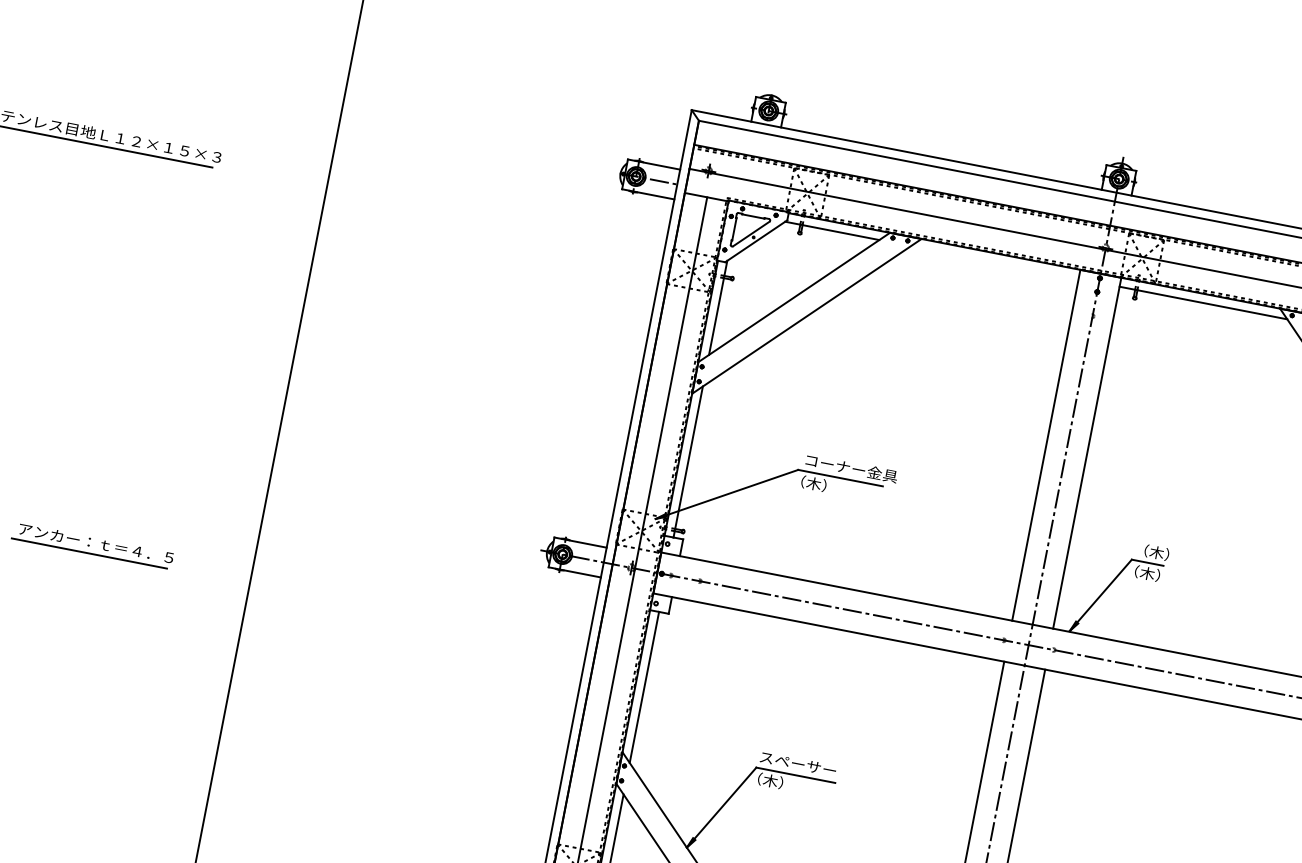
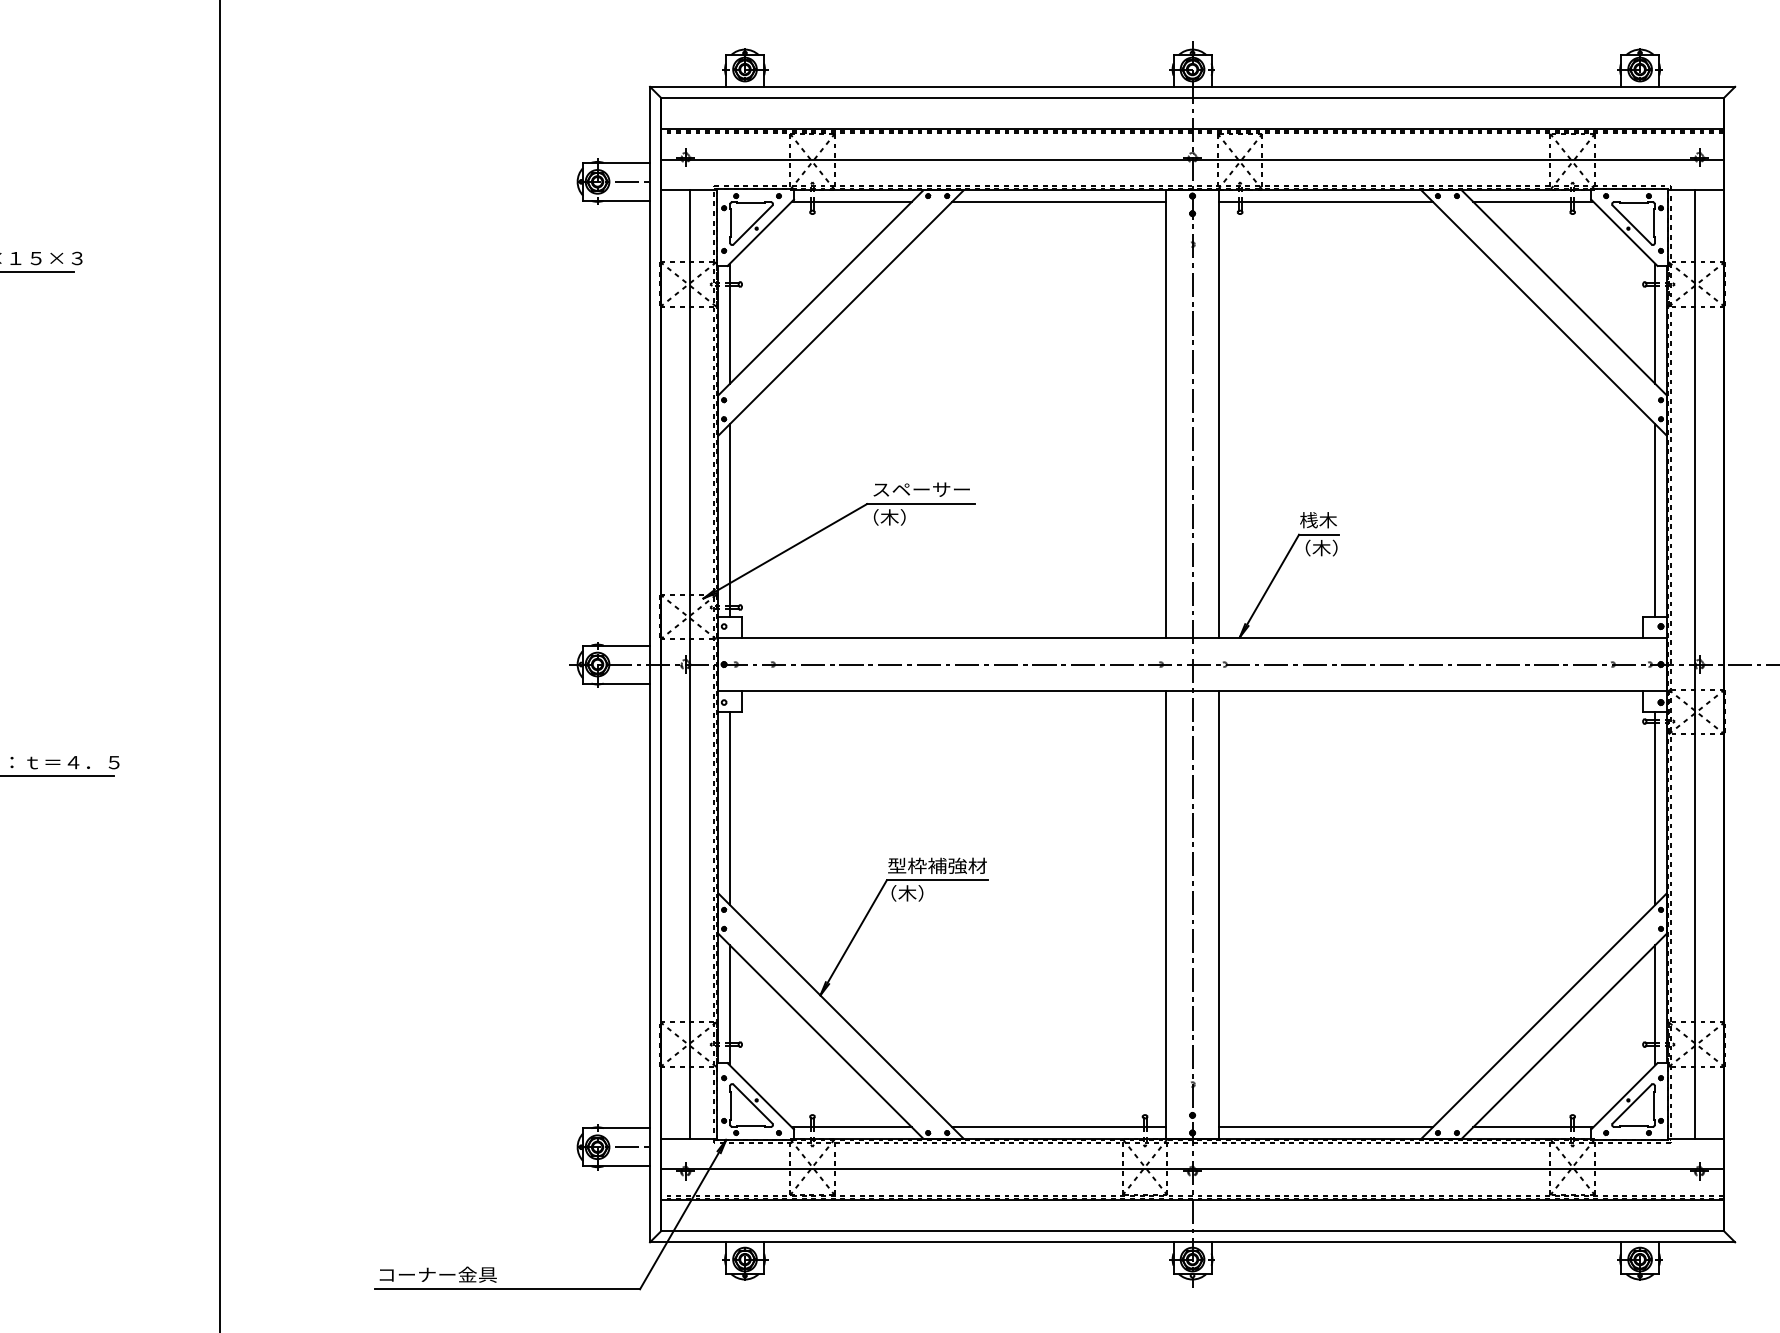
line: (994, 262) -> (1059, 201), added
text: (850, 468) -> (931, 489), コーナー金具 -> スペーサー
text: (1151, 551) -> (1321, 520), （木） -> 桟木
text: (798, 763) -> (937, 865), スペーサー -> 型枠補強材

